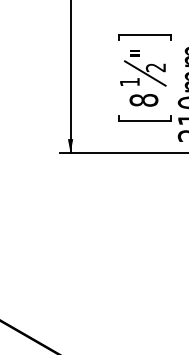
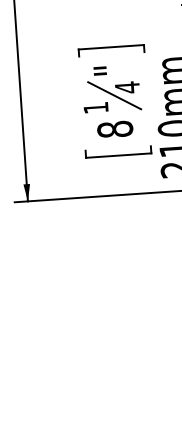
text: (155, 67) -> (126, 87), 2 -> 4

